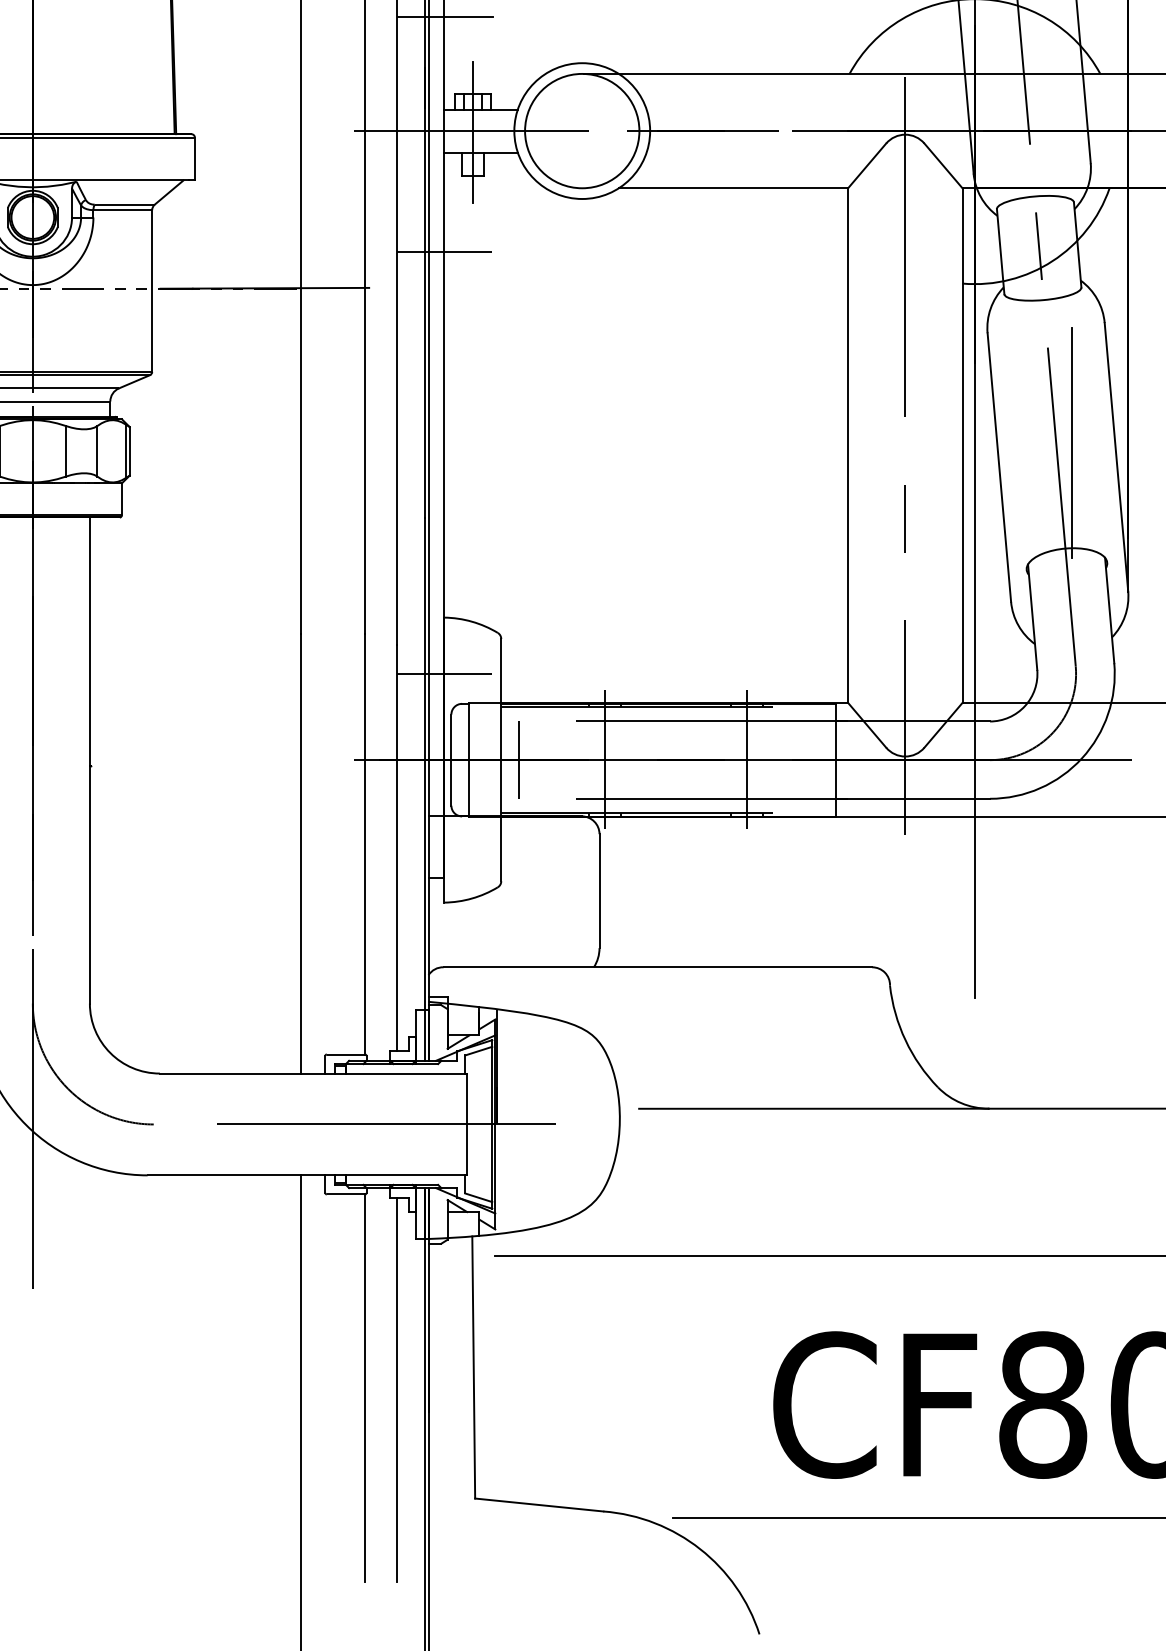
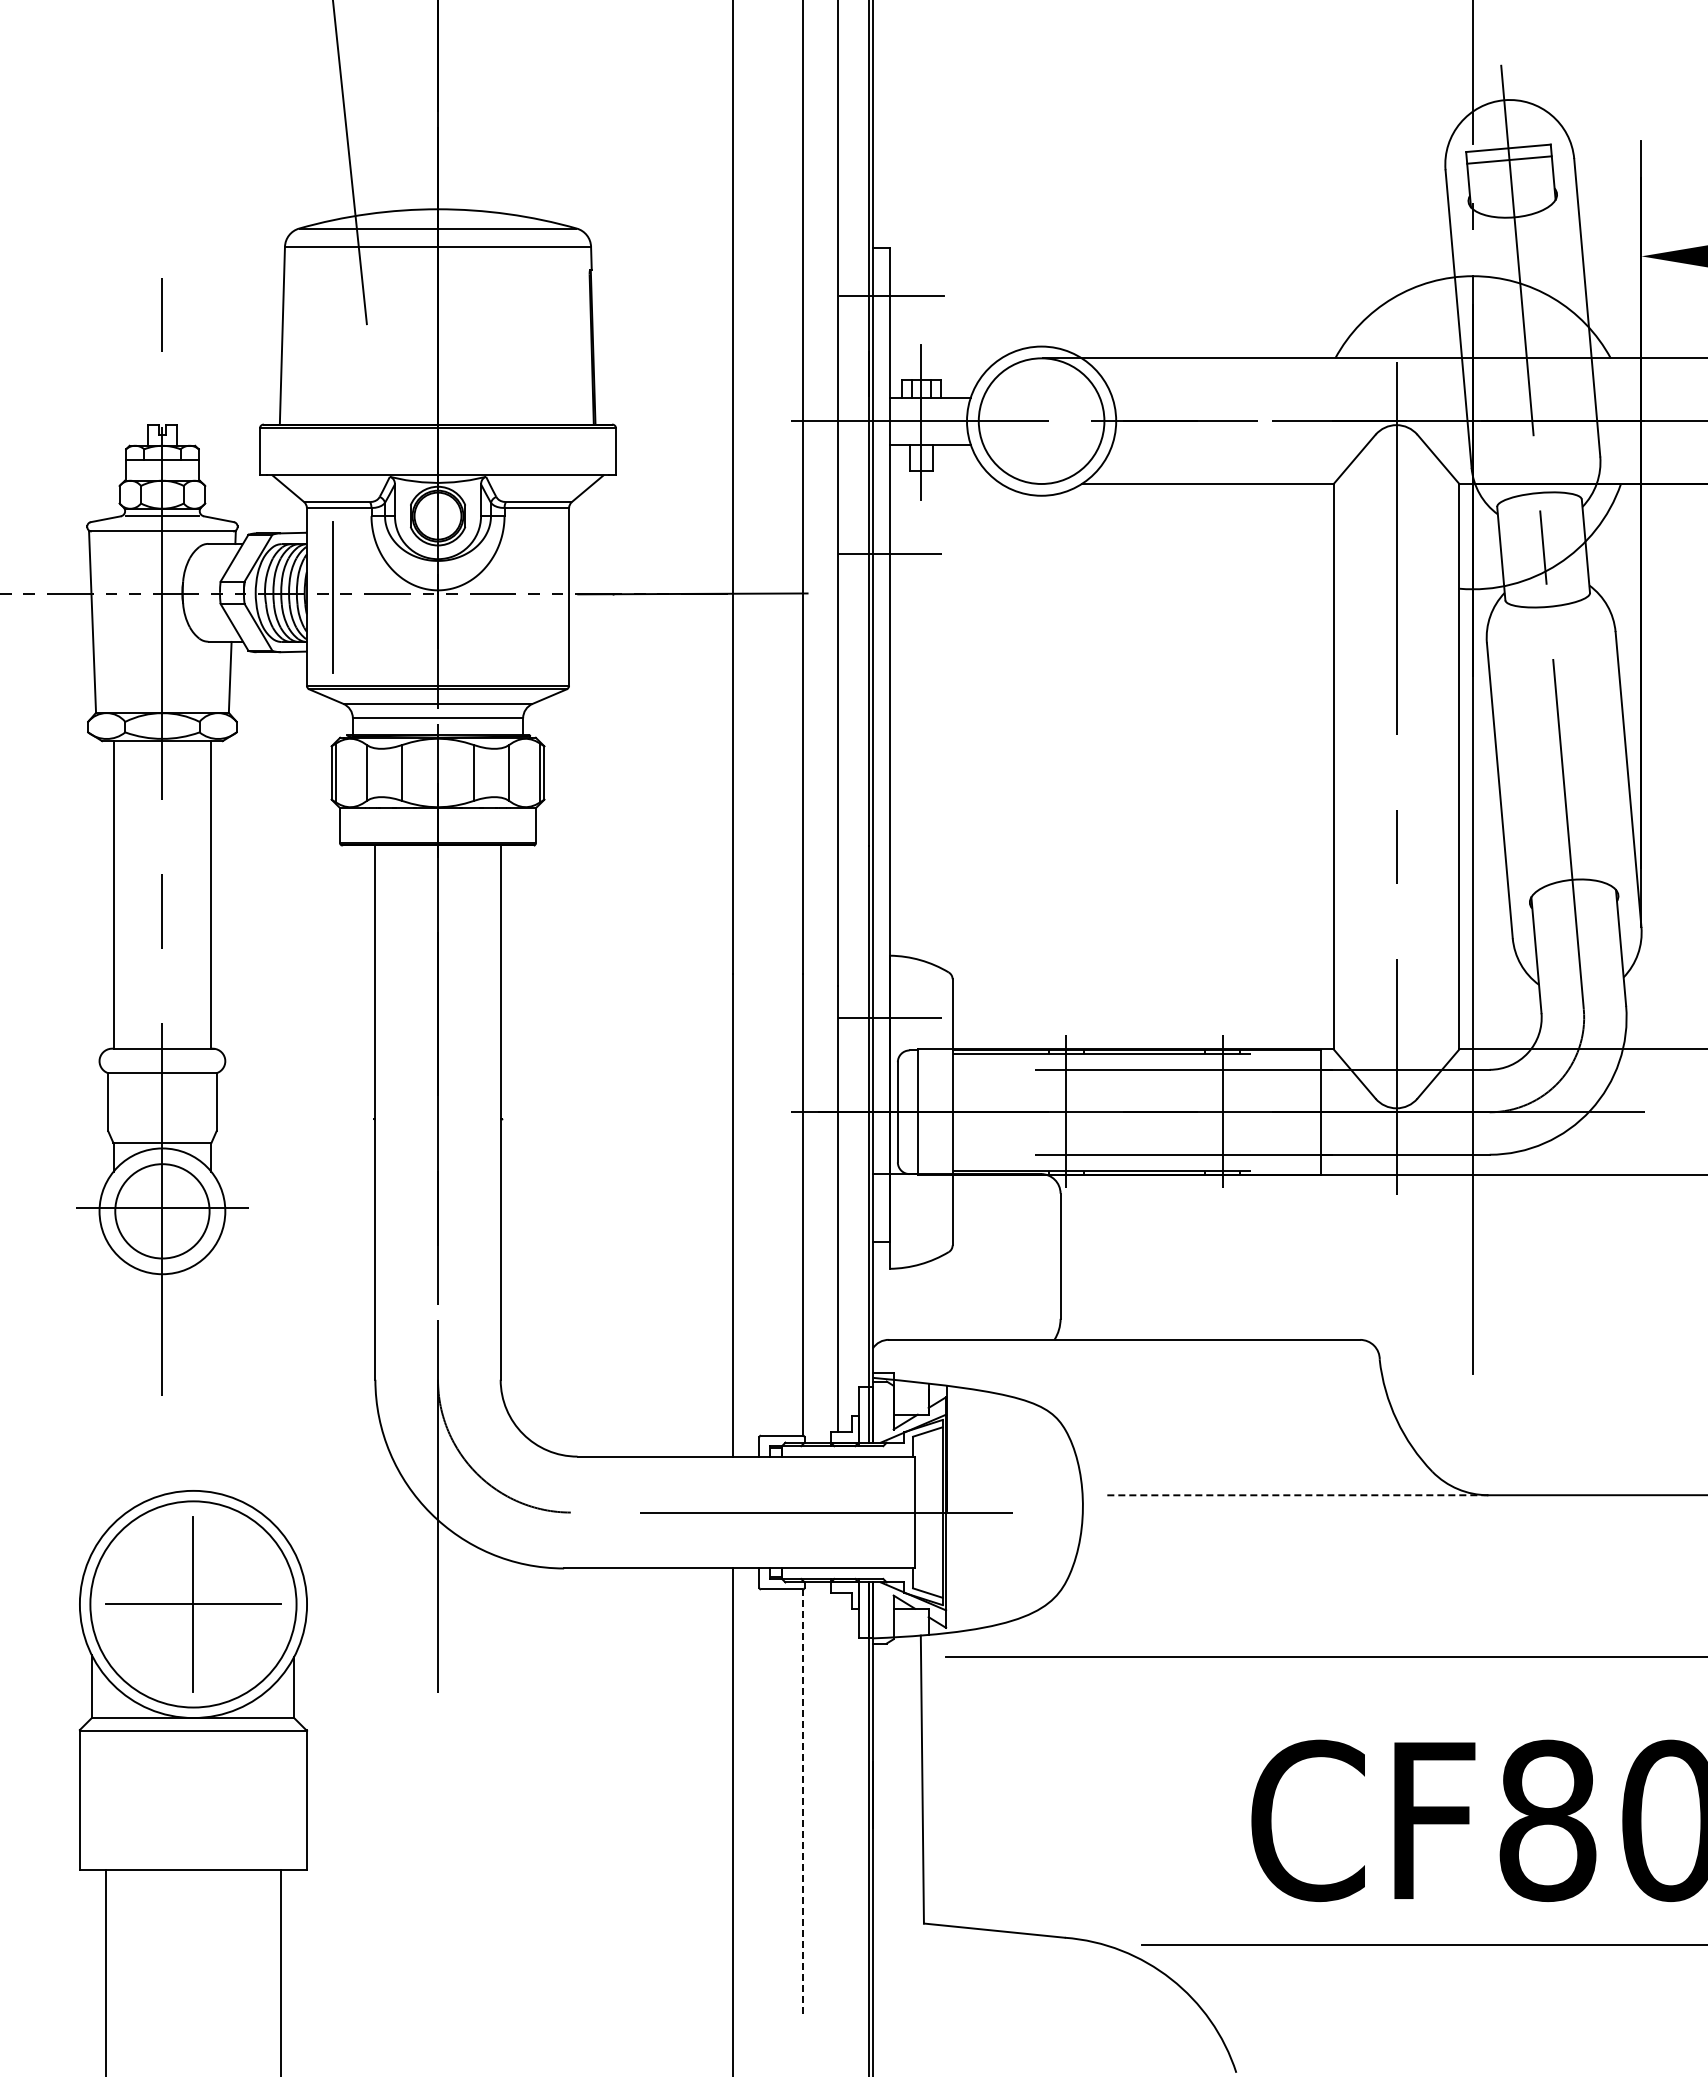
line: (1071, 442) -> (1579, 763), removed
line: (519, 759) -> (972, 1111), removed
line: (813, 1108) -> (1295, 1495), solid -> dashed
line: (364, 1388) -> (802, 1802), solid -> dashed
line: (396, 1389) -> (837, 1803), removed

